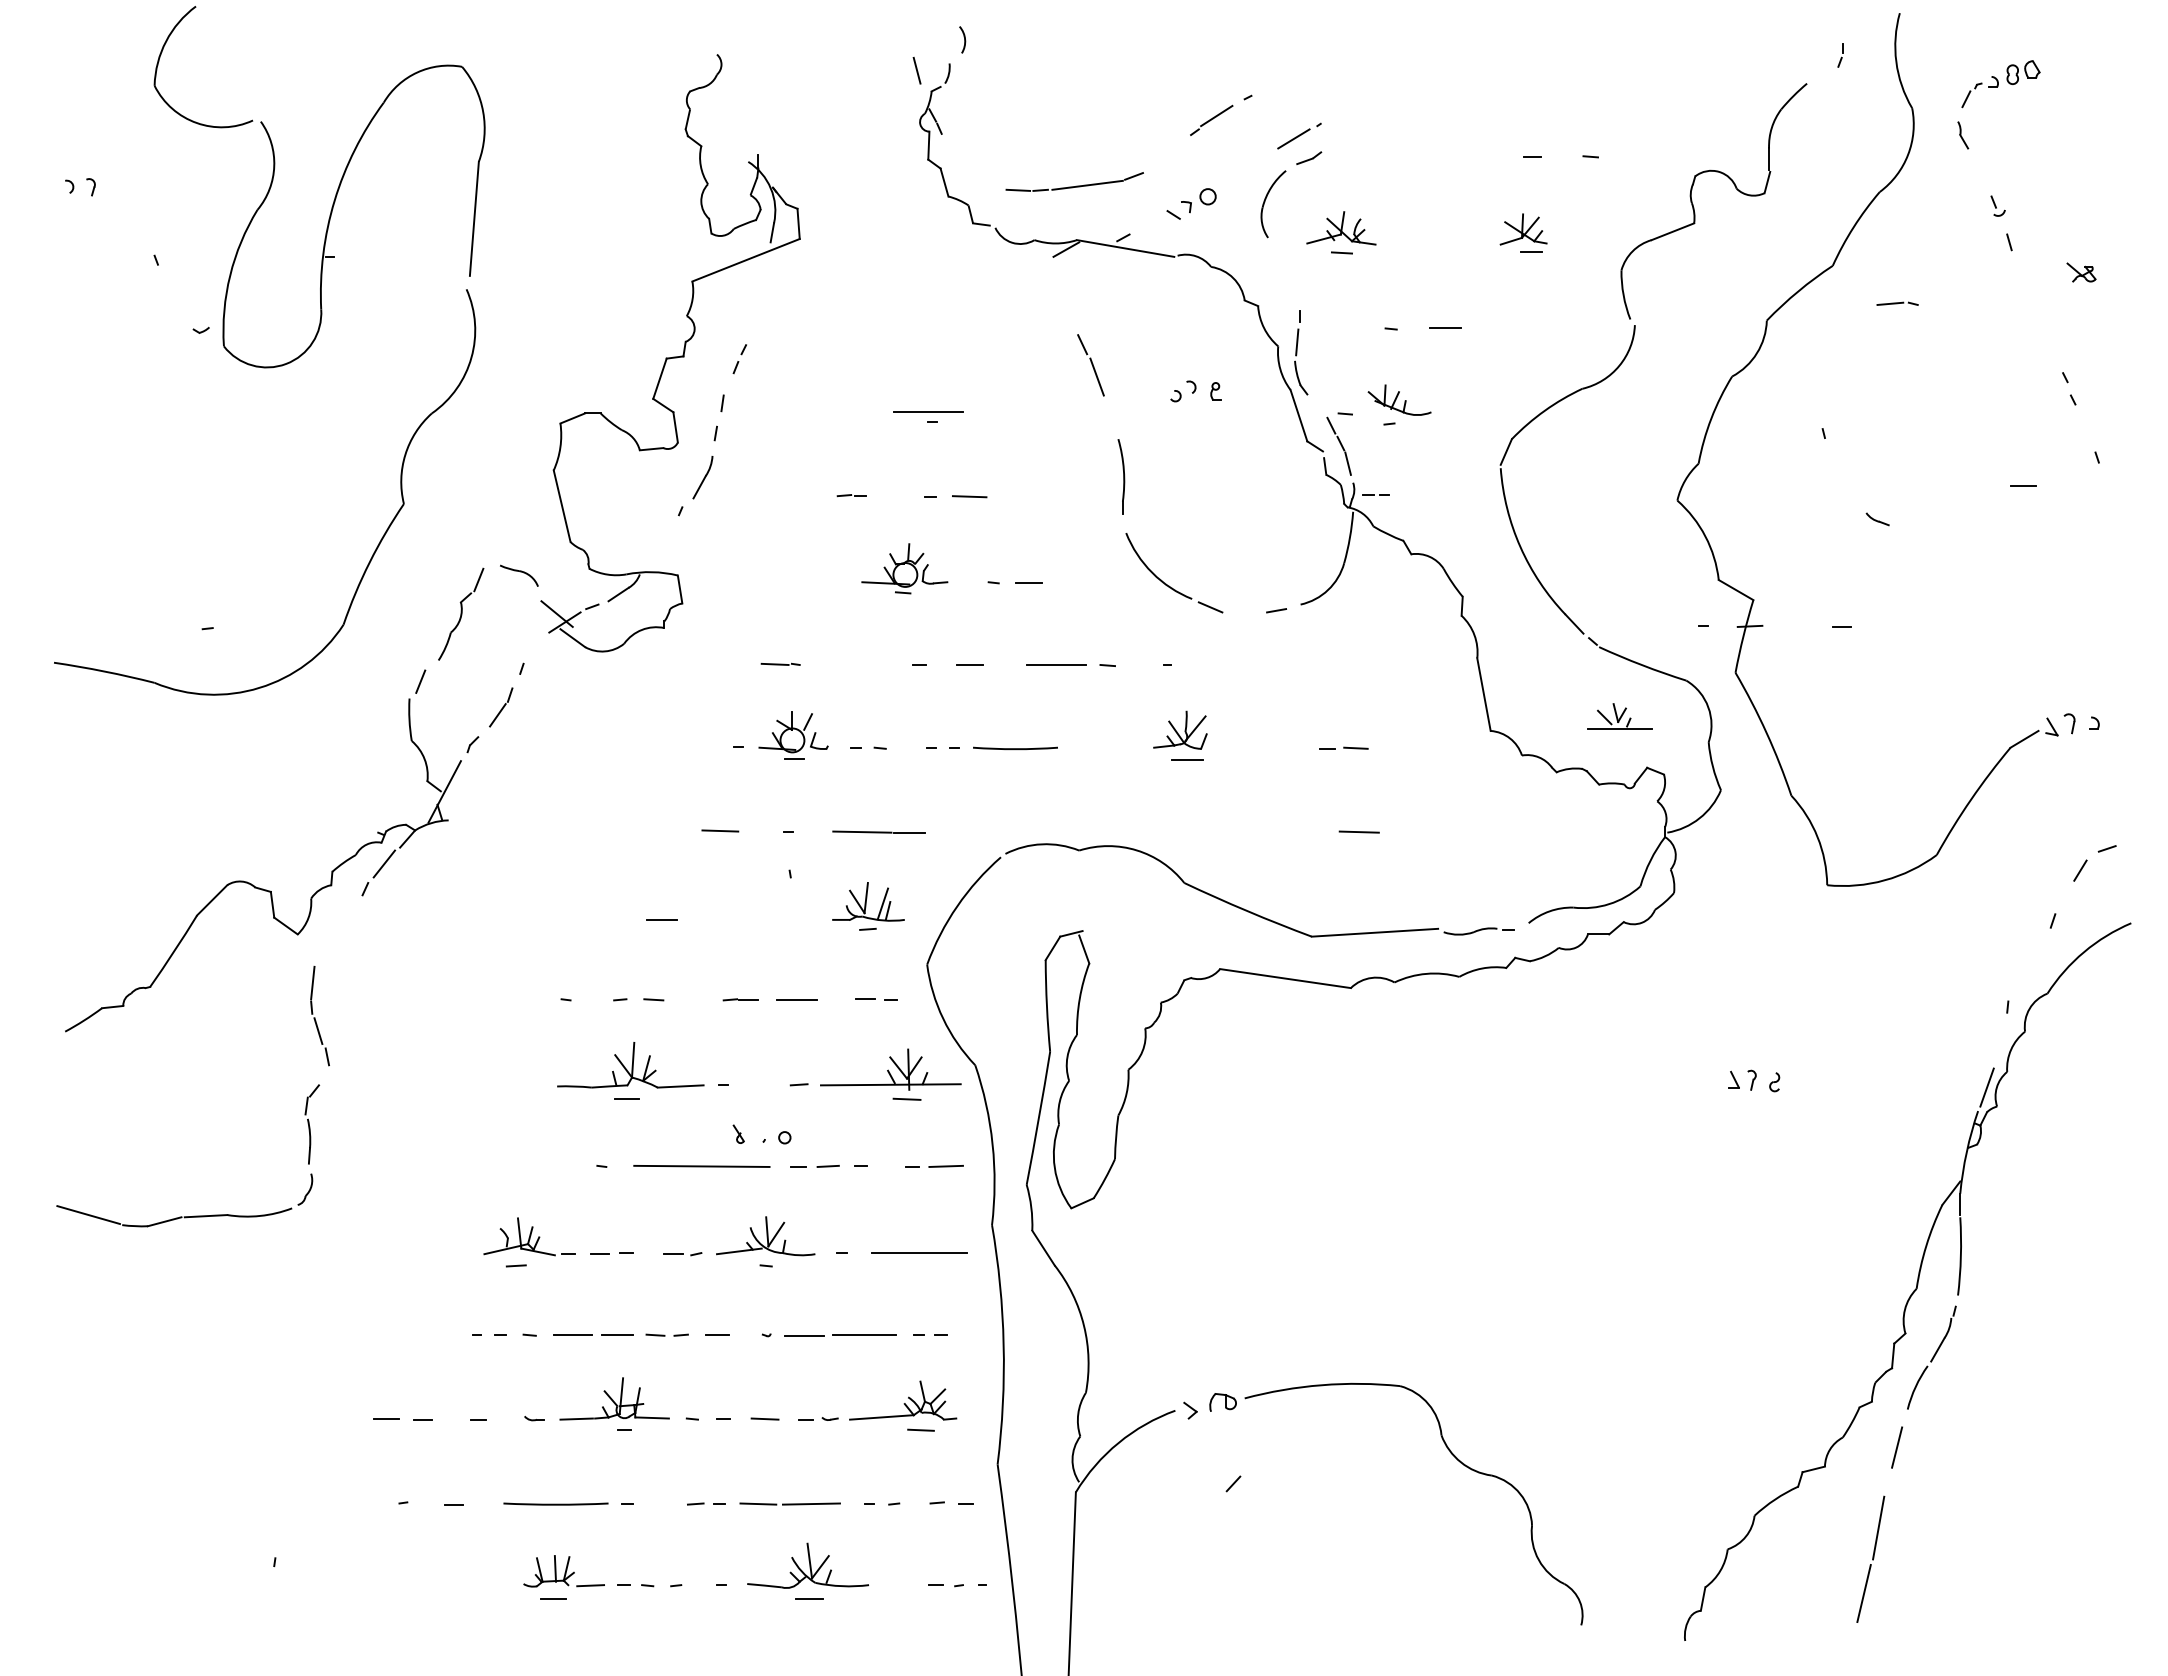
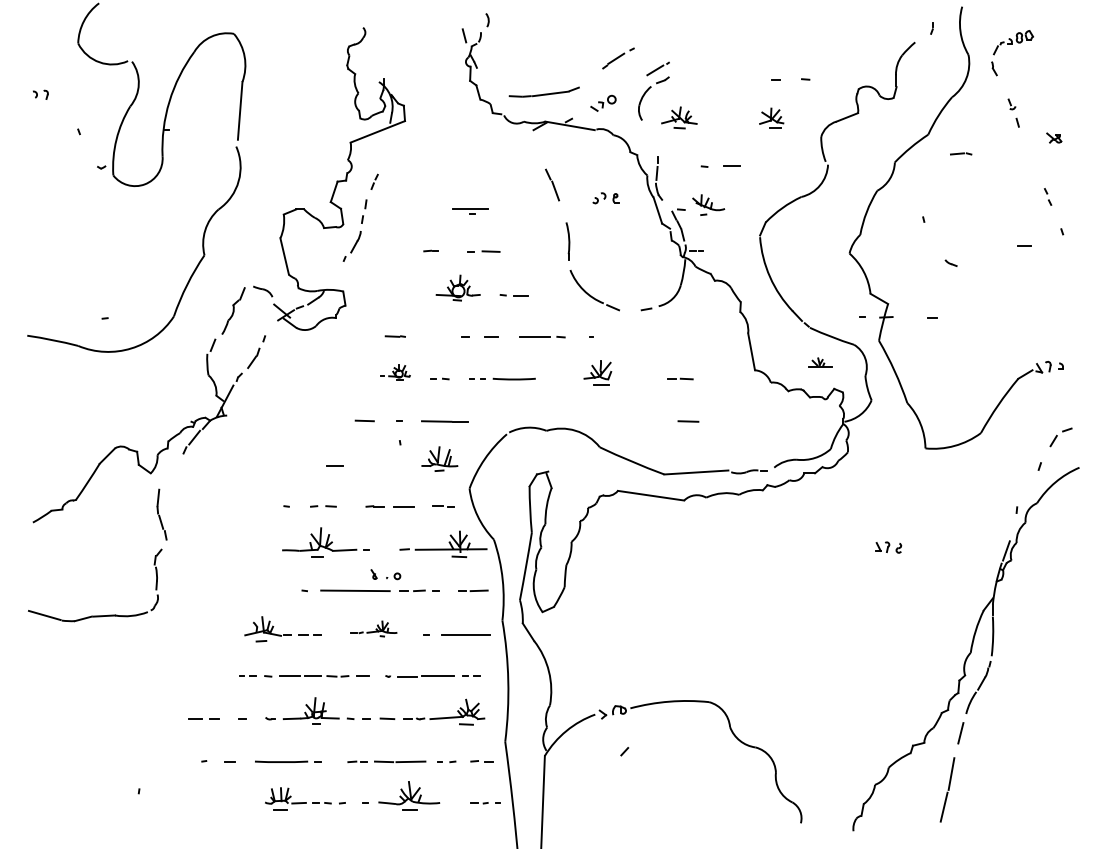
part: (1619, 715) -> (820, 362), size x0.7
part: (780, 735) -> (395, 372), size x0.6
part: (737, 1240) -> (373, 628), size x0.6

